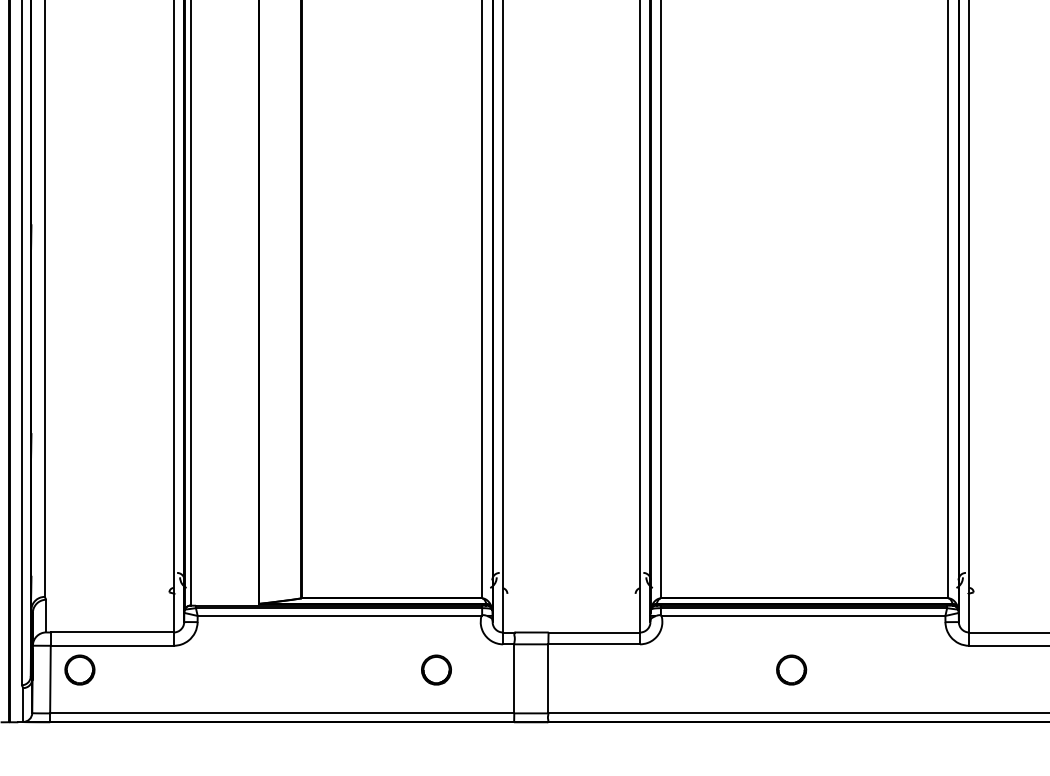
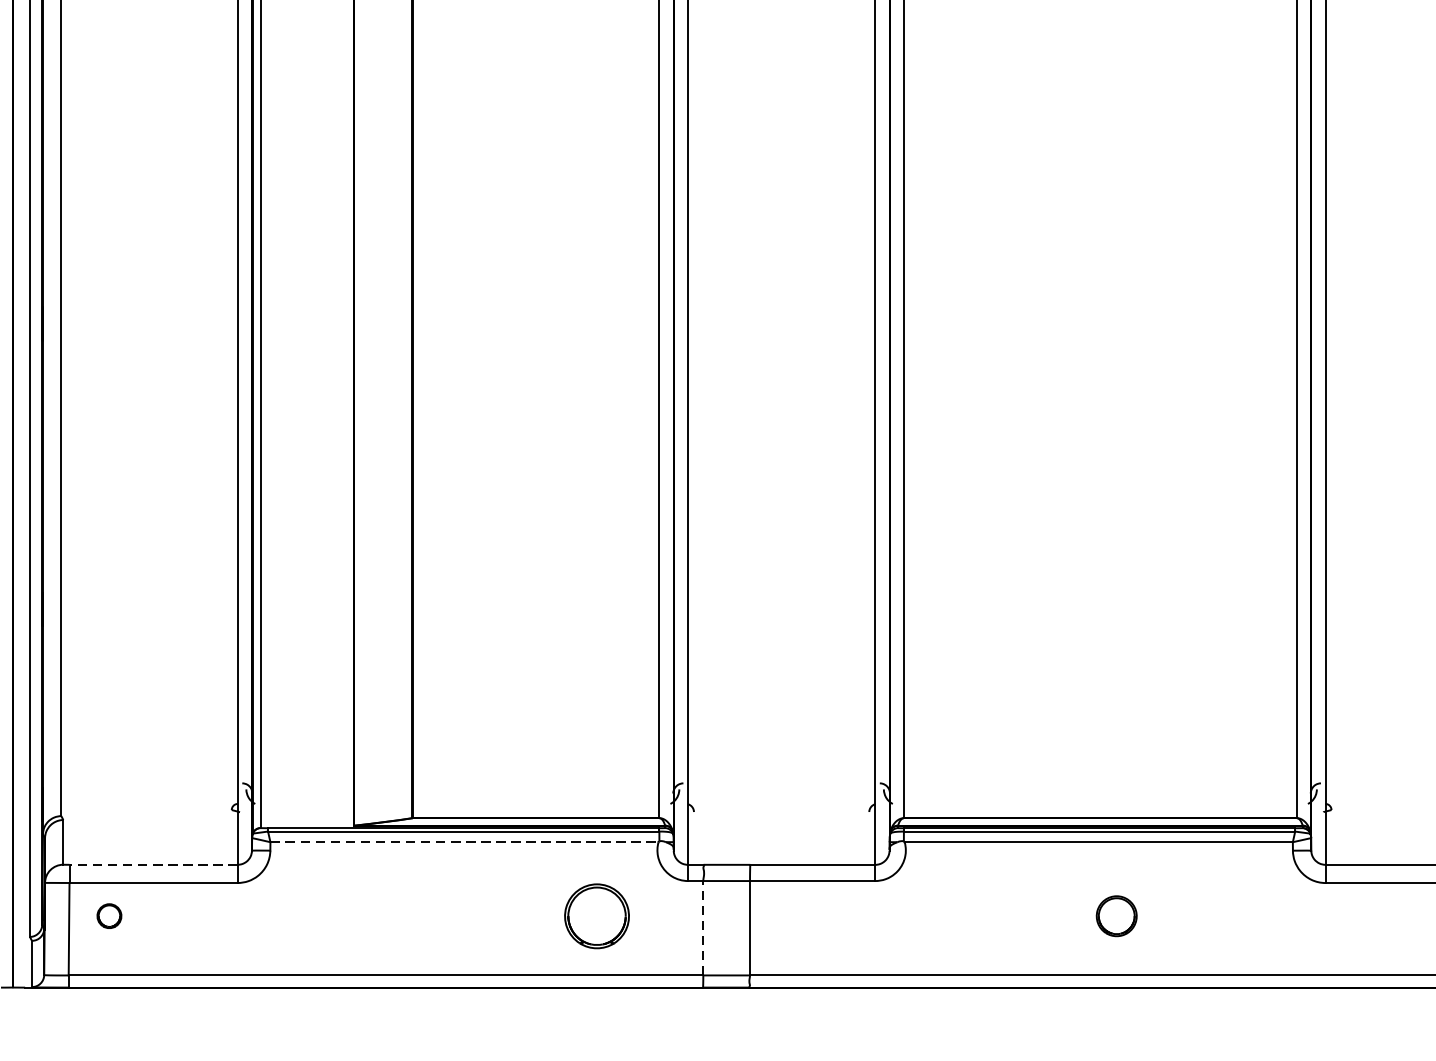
line: (339, 615) -> (464, 841), solid -> dashed
line: (111, 632) -> (152, 864), solid -> dashed
part: (79, 669) -> (108, 915), size x0.6
part: (436, 669) -> (596, 915), size x1.6
part: (791, 669) -> (1116, 915), moved
line: (514, 678) -> (703, 927), solid -> dashed

